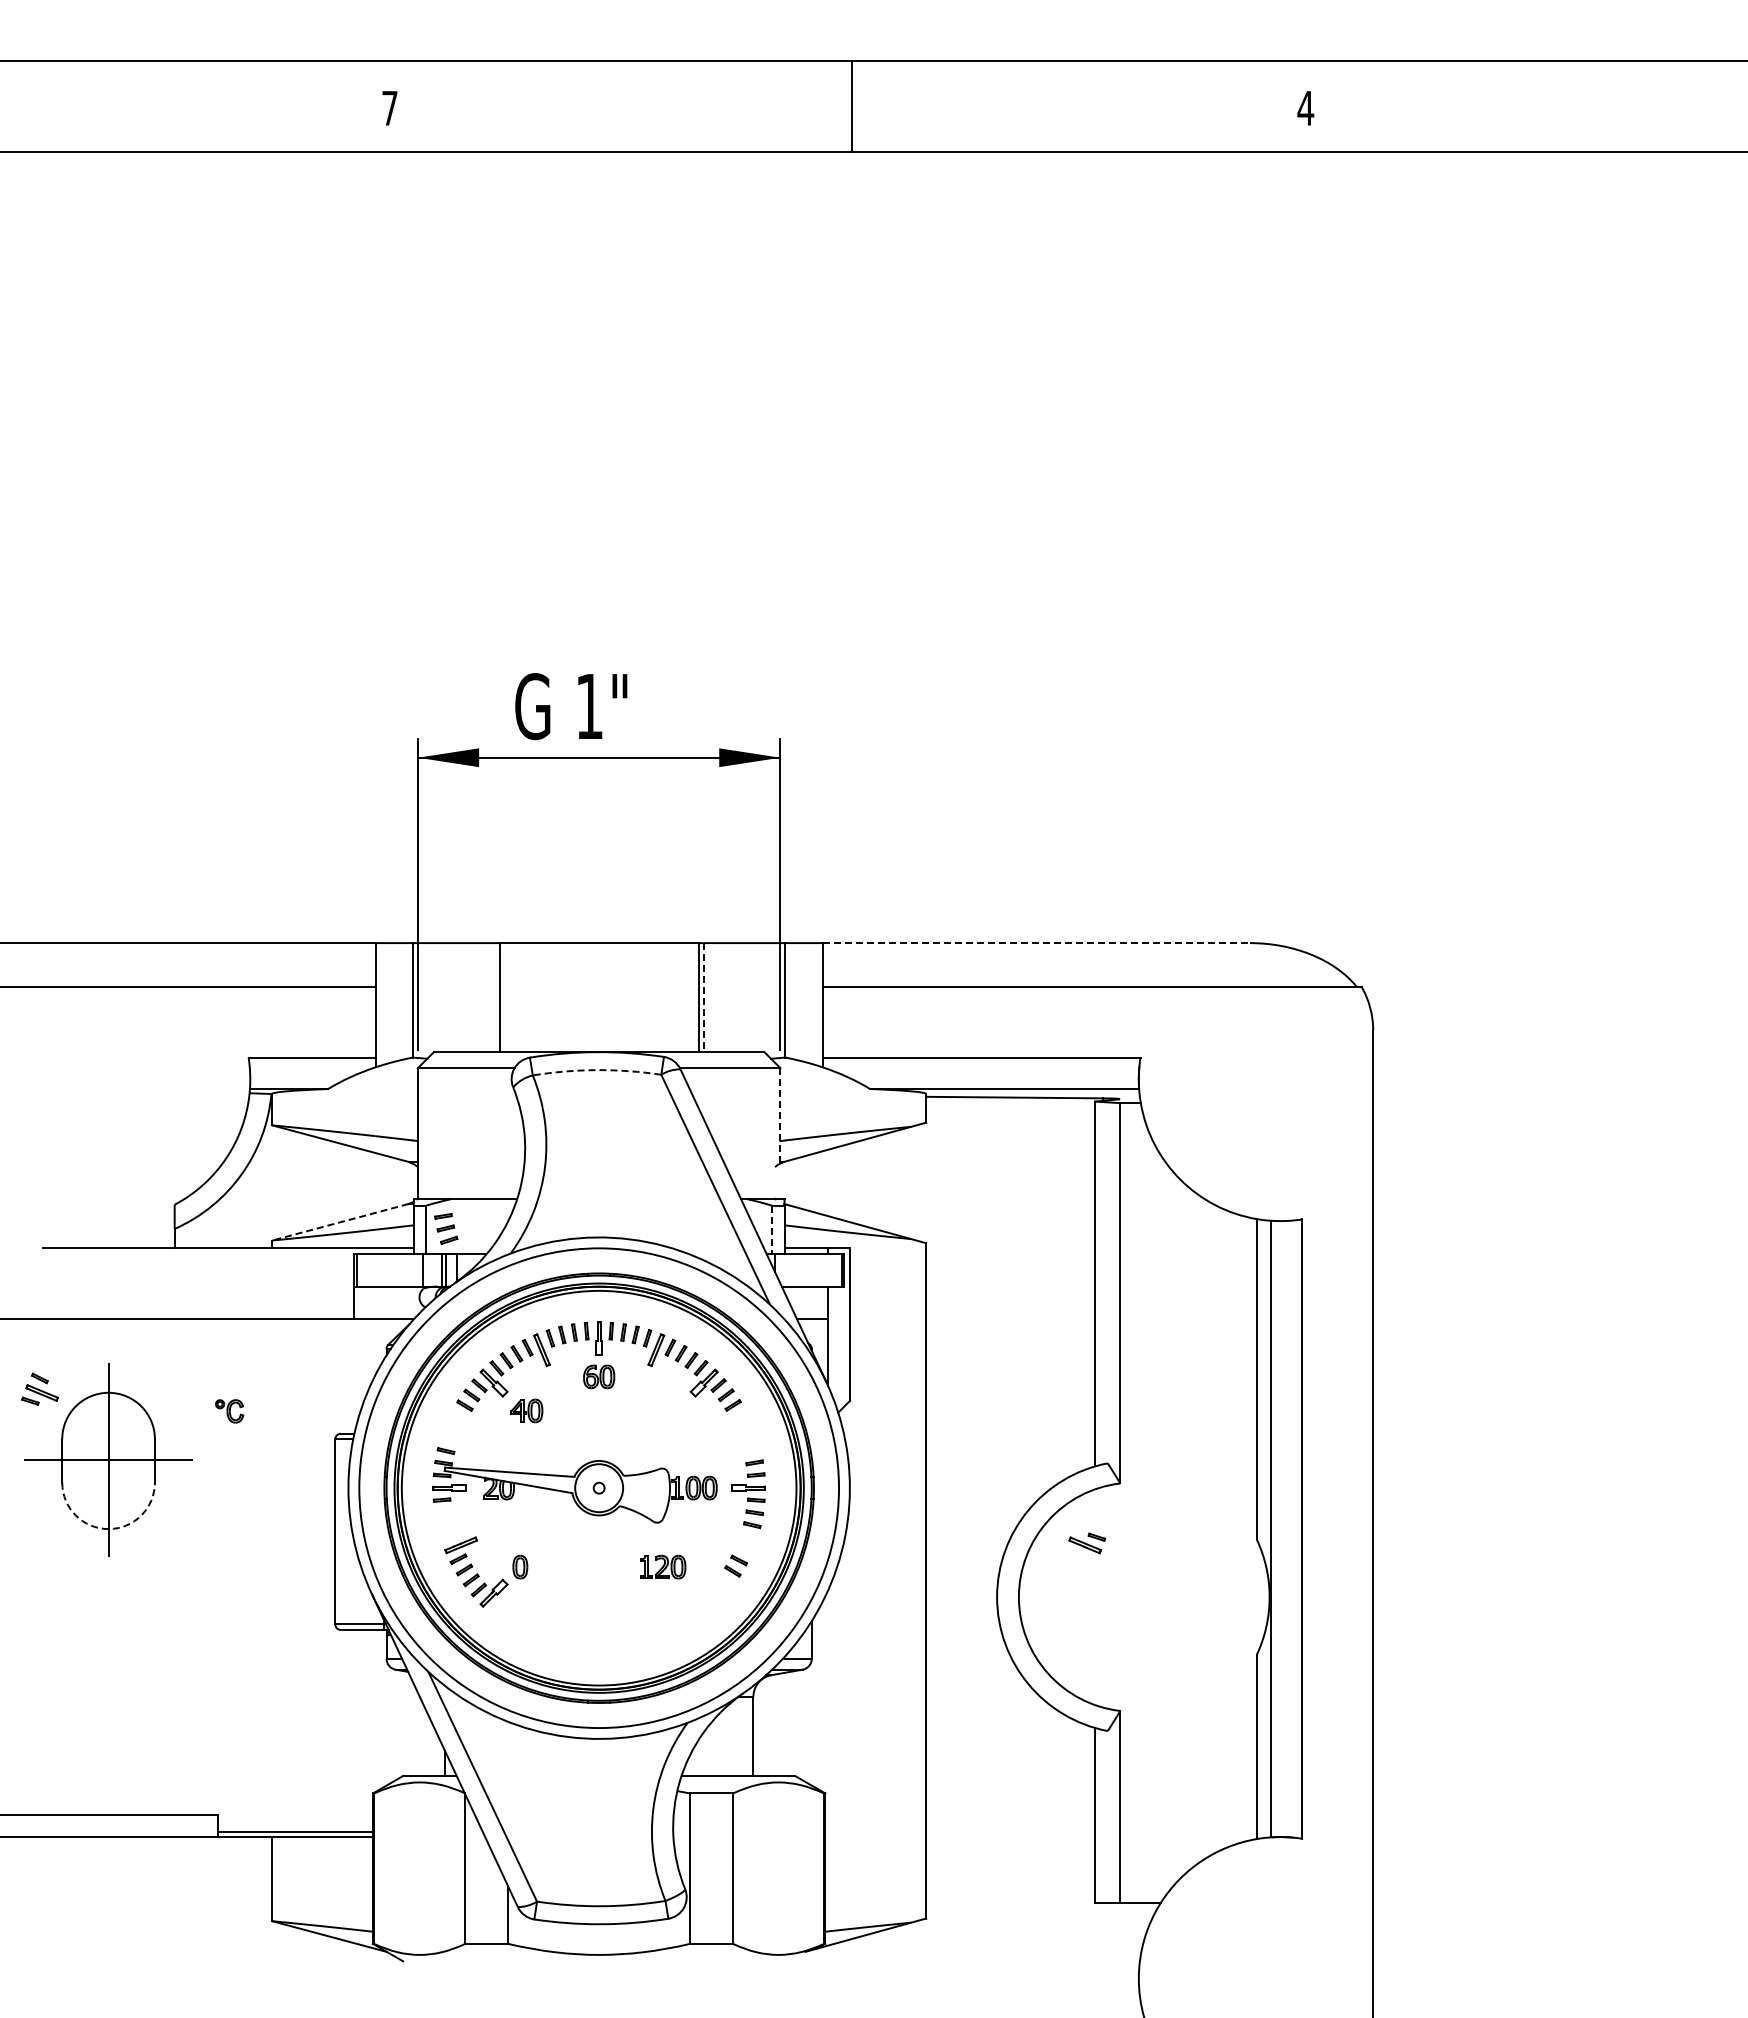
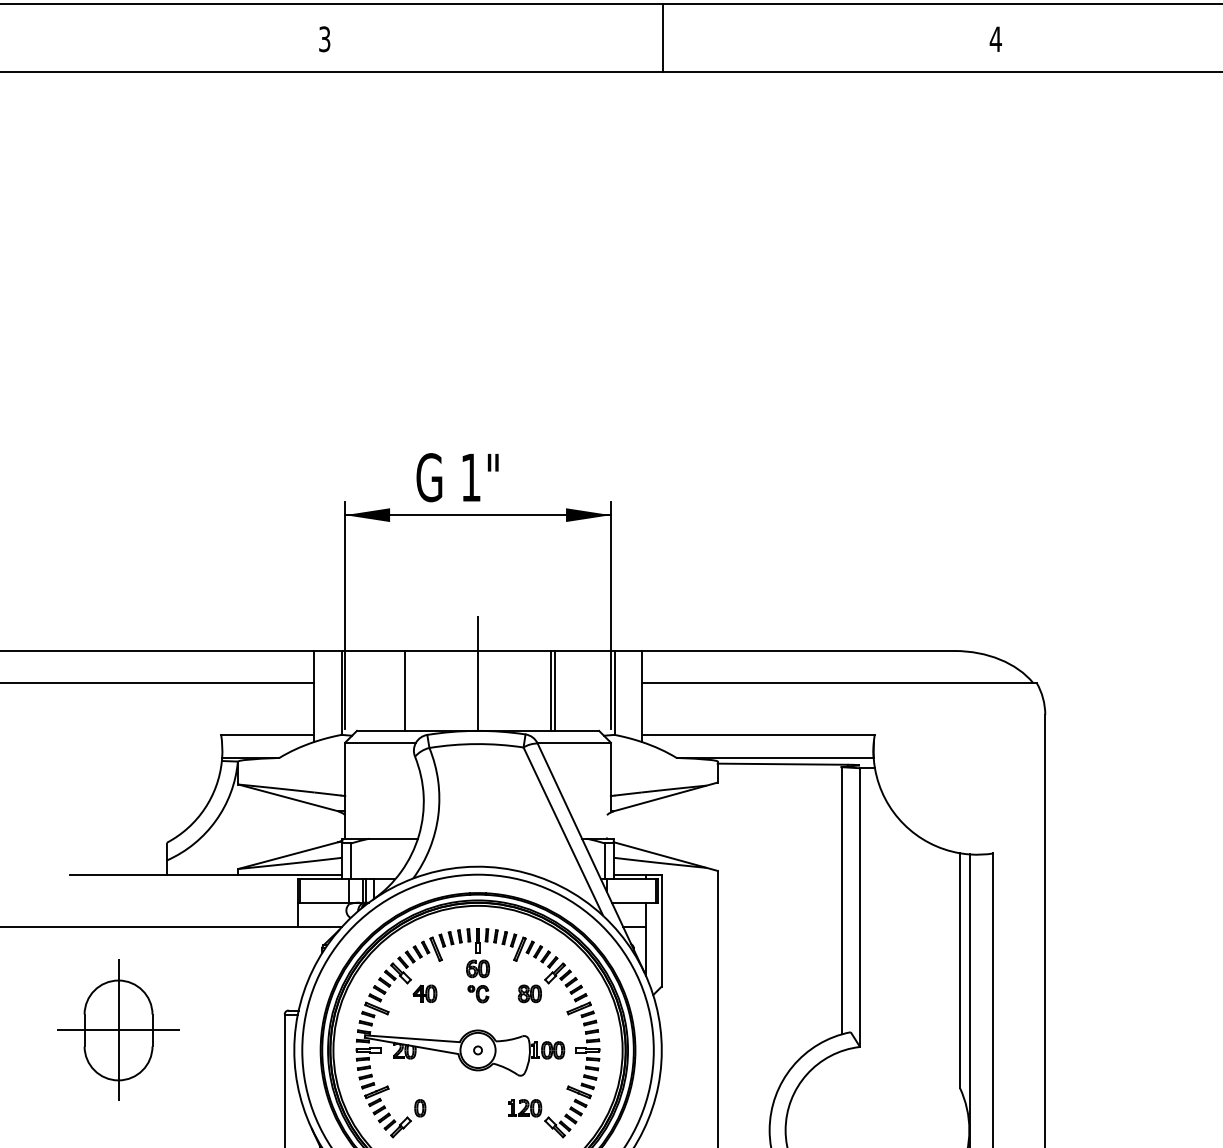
text: (389, 108) -> (324, 39), 7 -> 3
line: (1036, 943) -> (798, 651), dashed -> solid
line: (599, 972) -> (478, 672), added
line: (703, 997) -> (554, 690), dashed -> solid
arc: (597, 1070) -> (476, 744), dashed -> solid
line: (780, 1115) -> (610, 777), dashed -> solid
line: (340, 1222) -> (288, 855), dashed -> solid
part: (446, 1229) -> (366, 1077), moved
line: (771, 1230) -> (604, 861), dashed -> solid
part: (39, 1388) -> (374, 1005), moved
part: (669, 1410) -> (529, 993), added
part: (229, 1411) -> (478, 994), moved
part: (740, 1432) -> (581, 1009), added
arc: (108, 1529) -> (118, 1080), dashed -> solid
part: (1087, 1543) -> (580, 1090), moved
part: (711, 1591) -> (560, 1126), added

